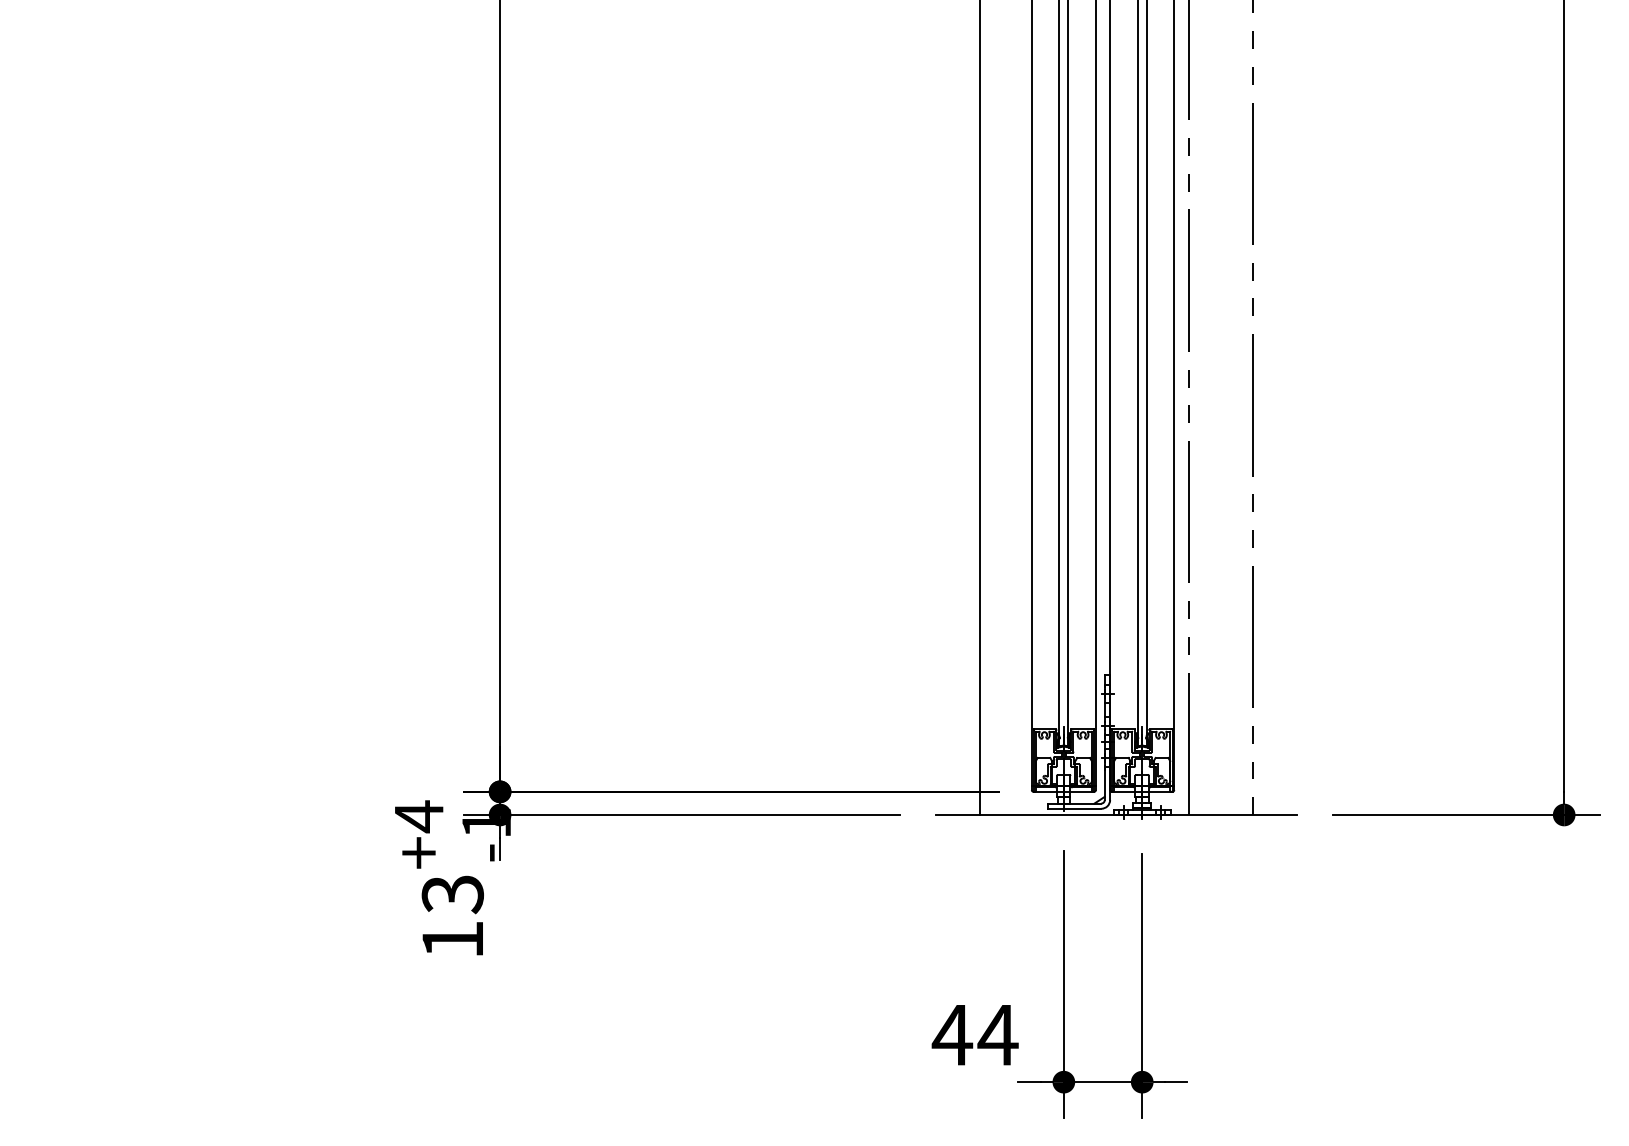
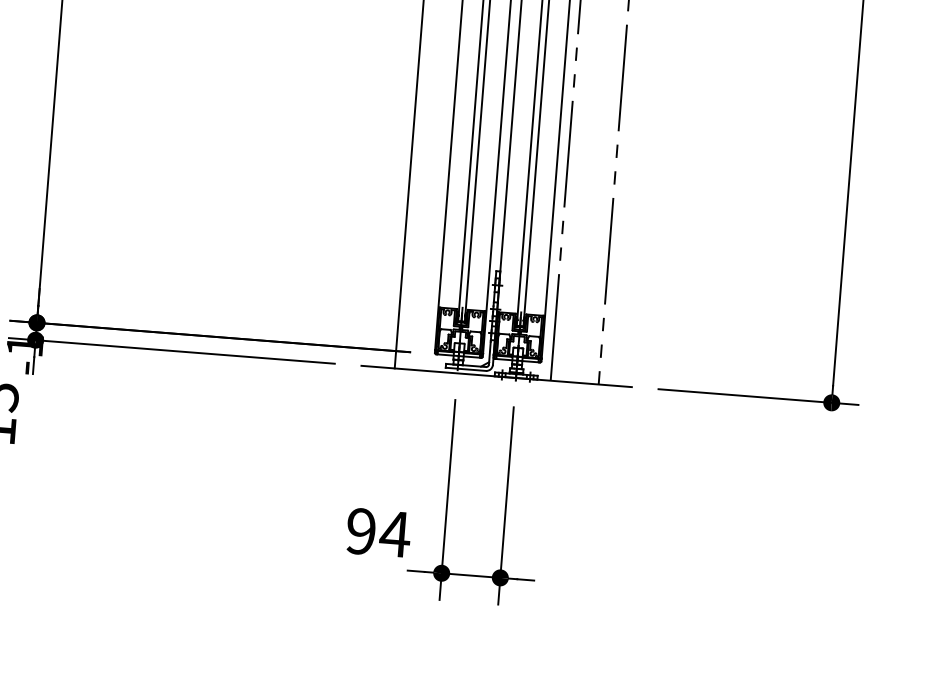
text: (952, 1035) -> (361, 531), 44 -> 94

